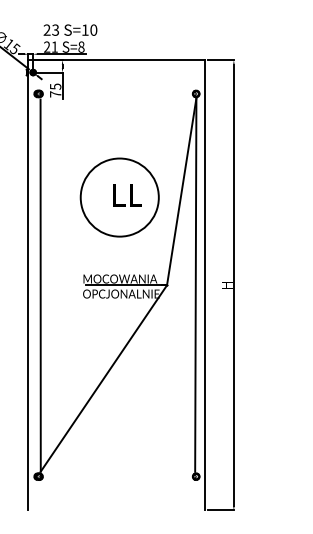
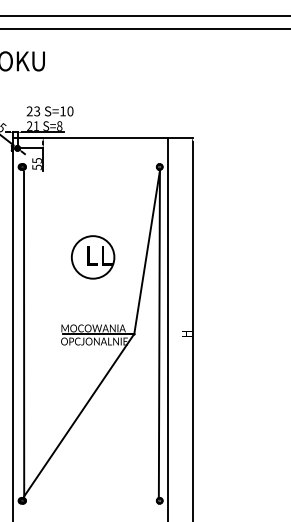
text: (54, 94) -> (36, 167), 75 -> 55
circle: (119, 197) -> (92, 257), size x0.62

